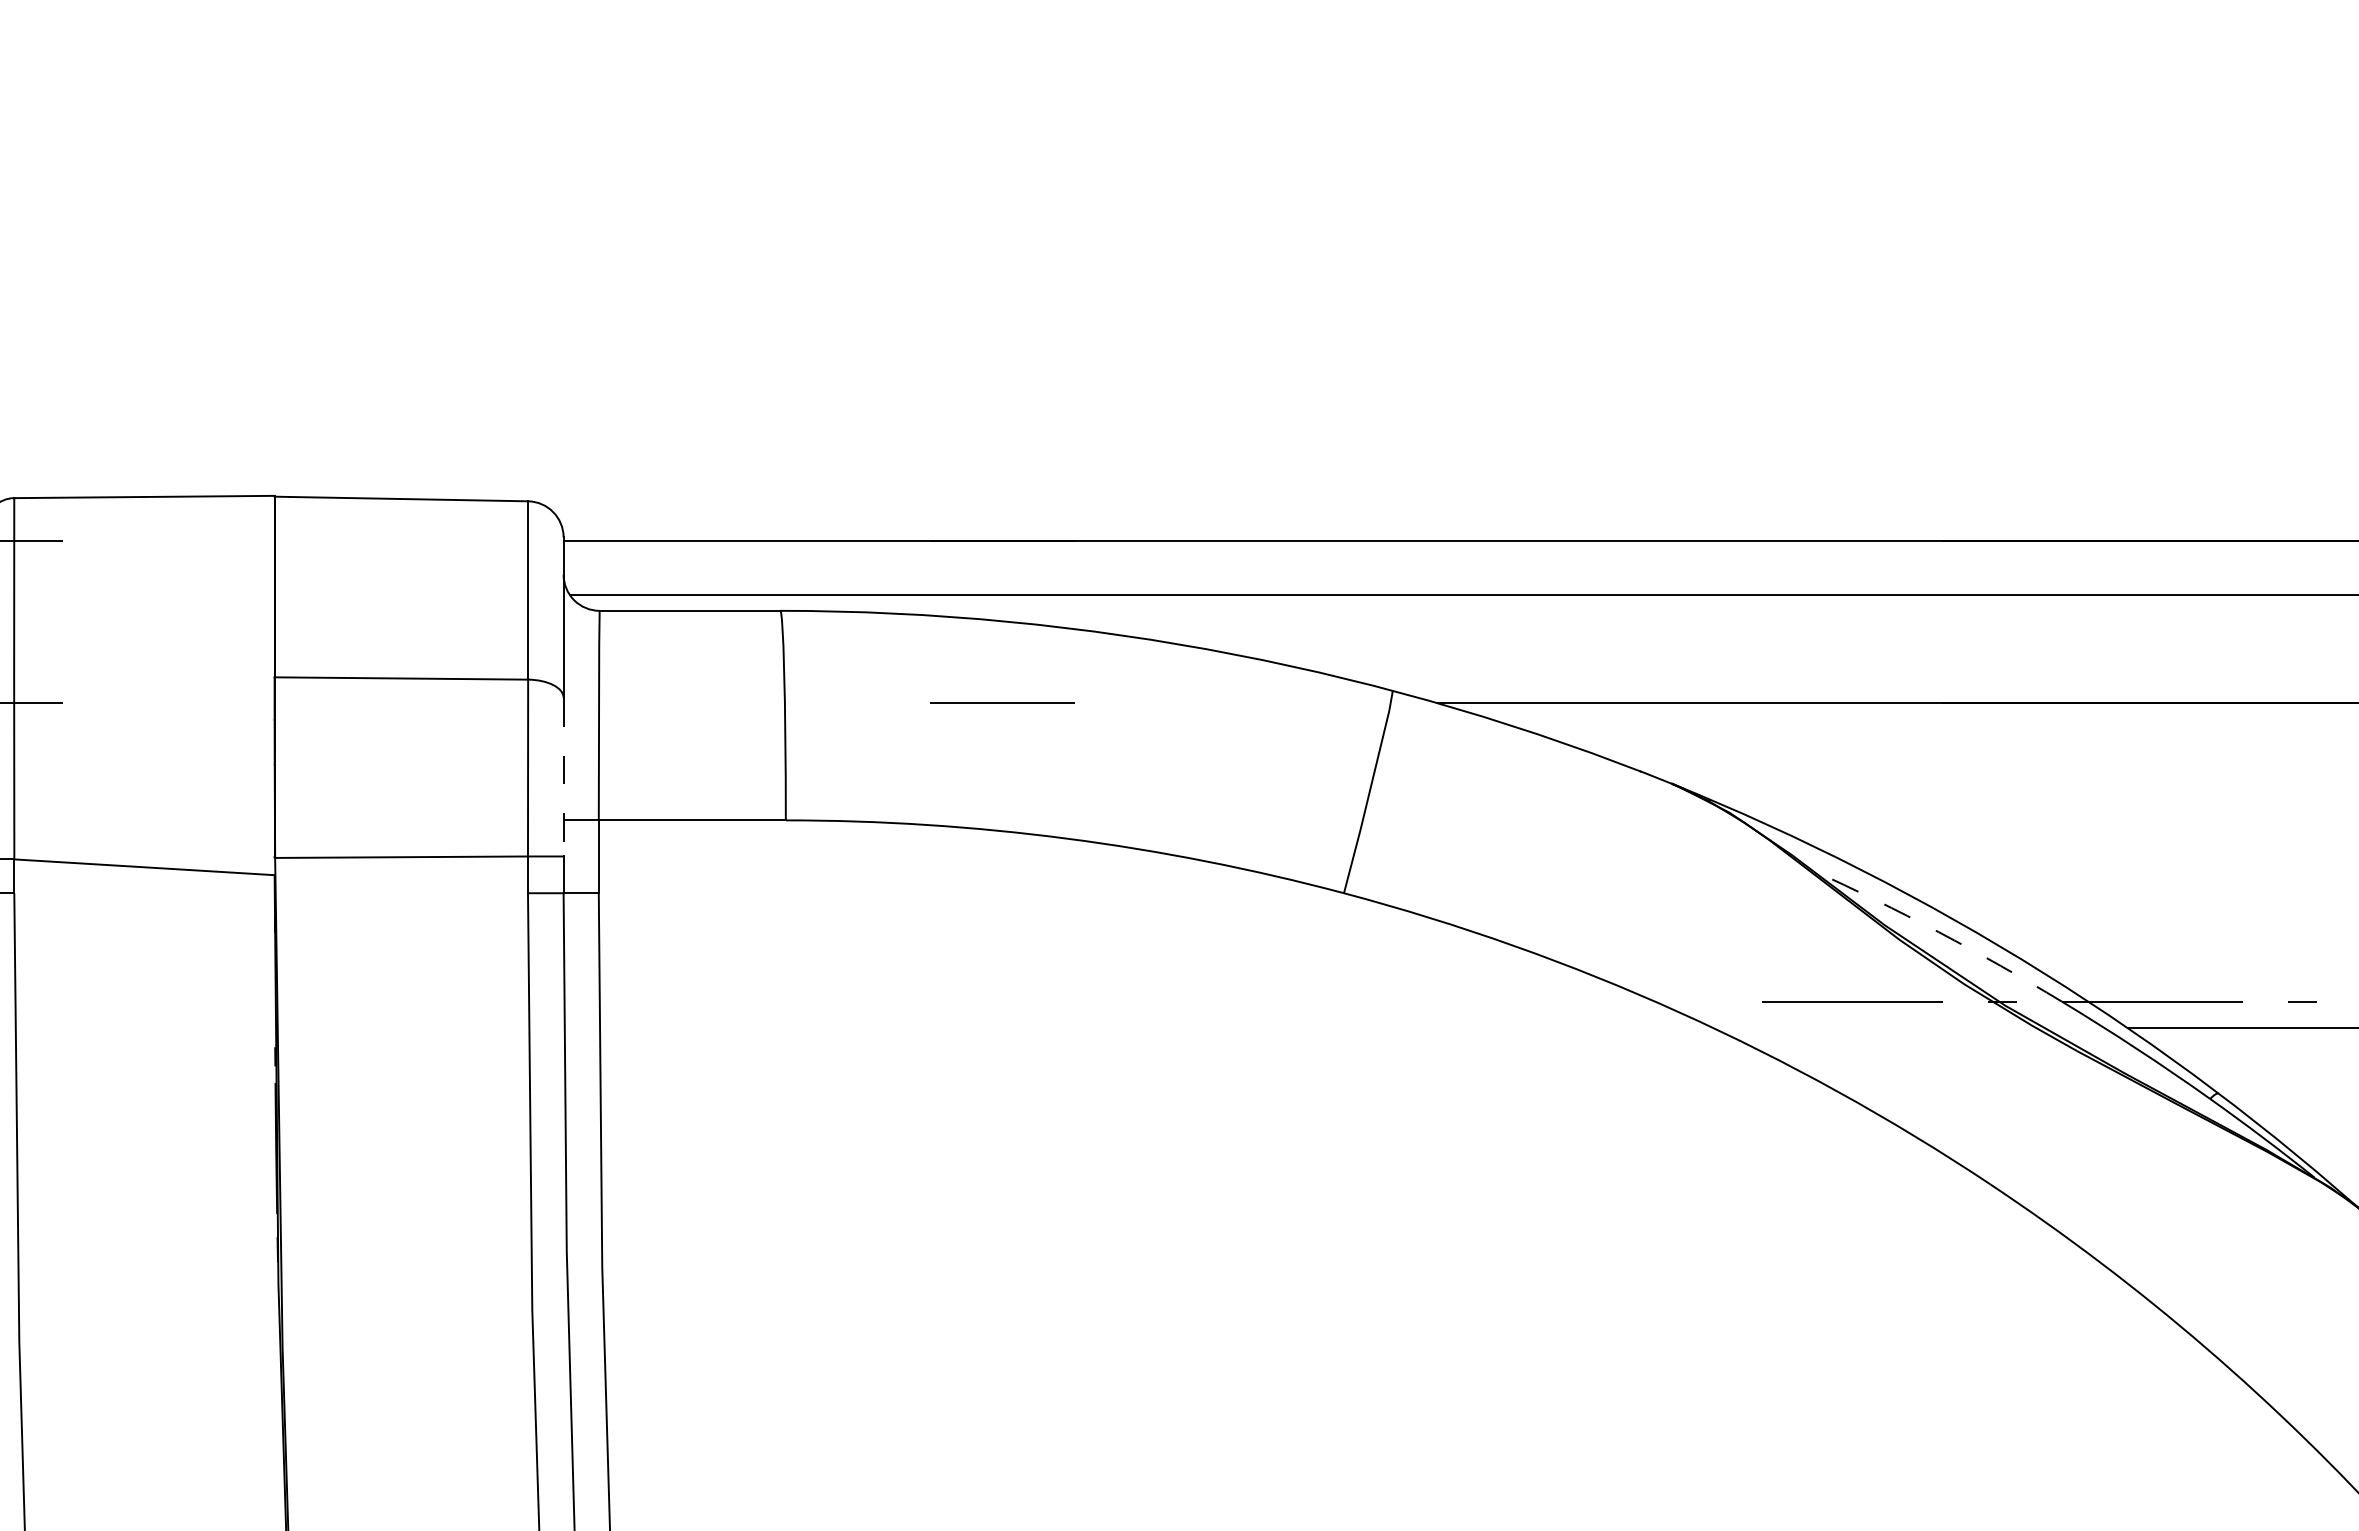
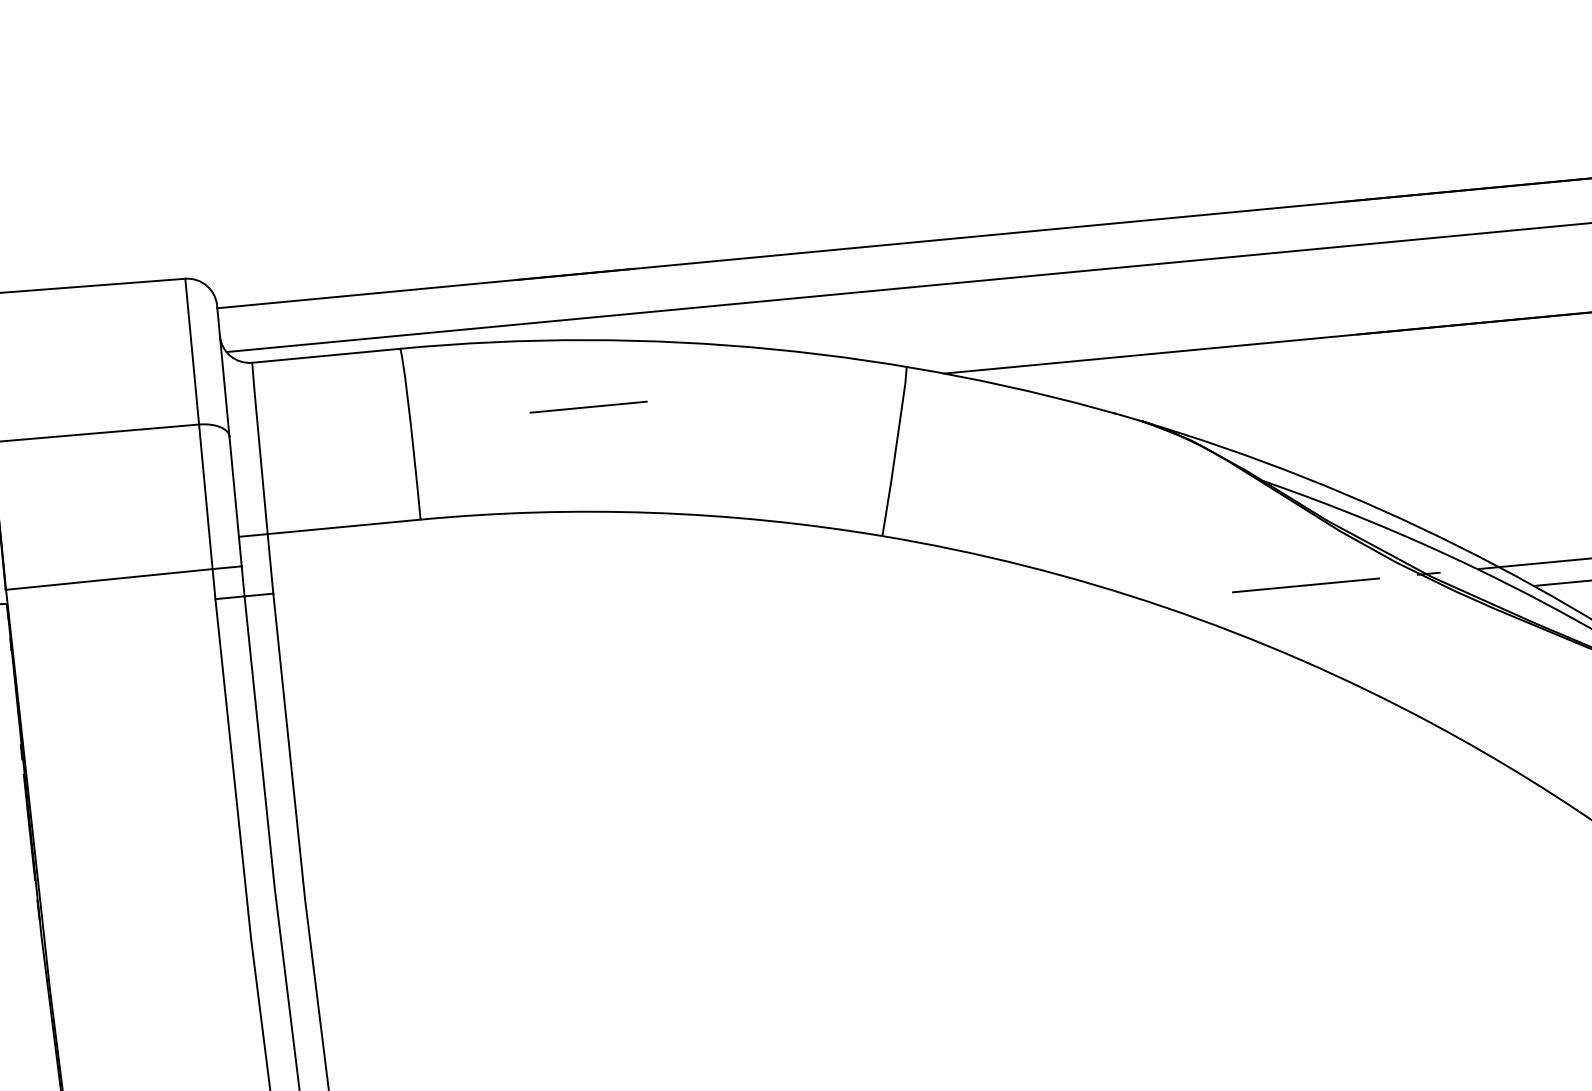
line: (563, 777) -> (235, 501), dashed -> solid
arc: (1938, 932) -> (1371, 522), dashed -> solid

